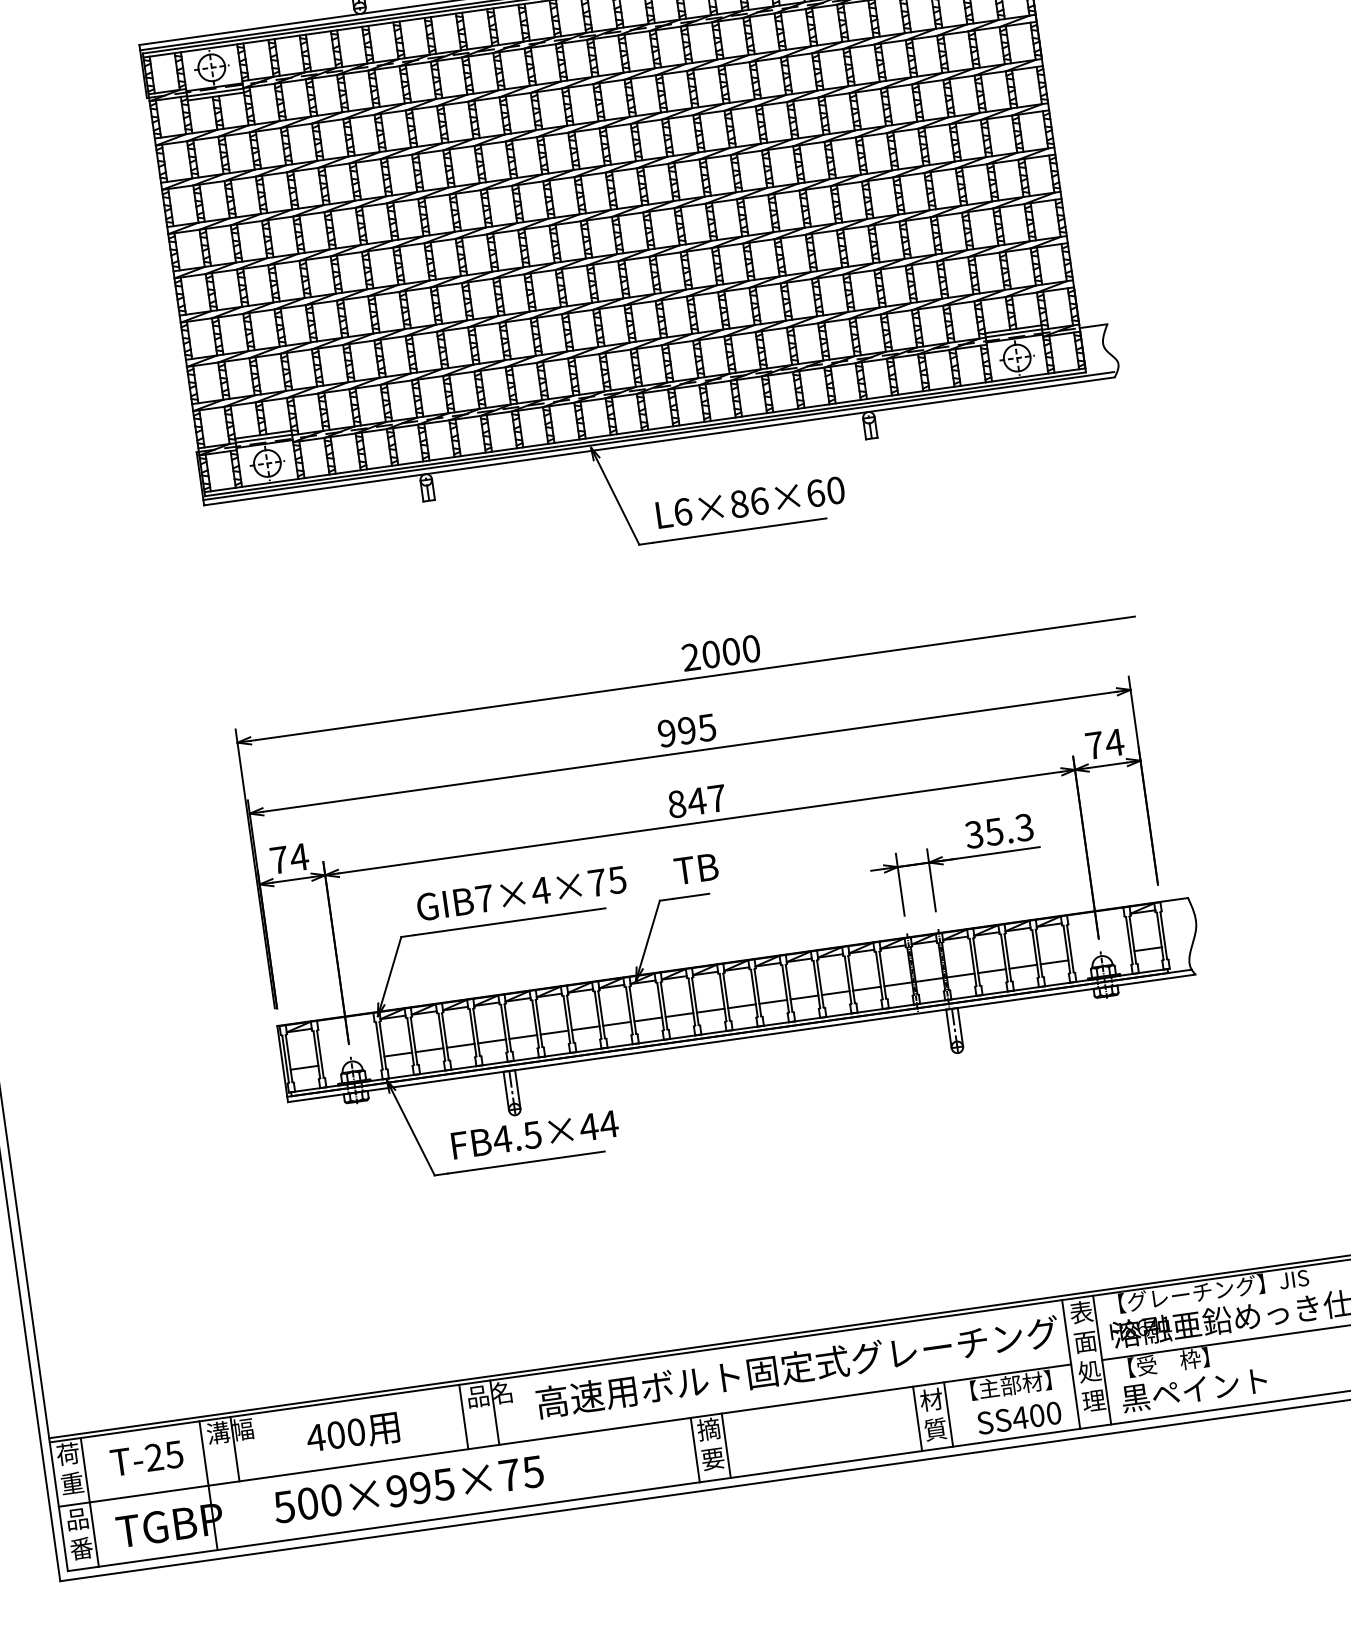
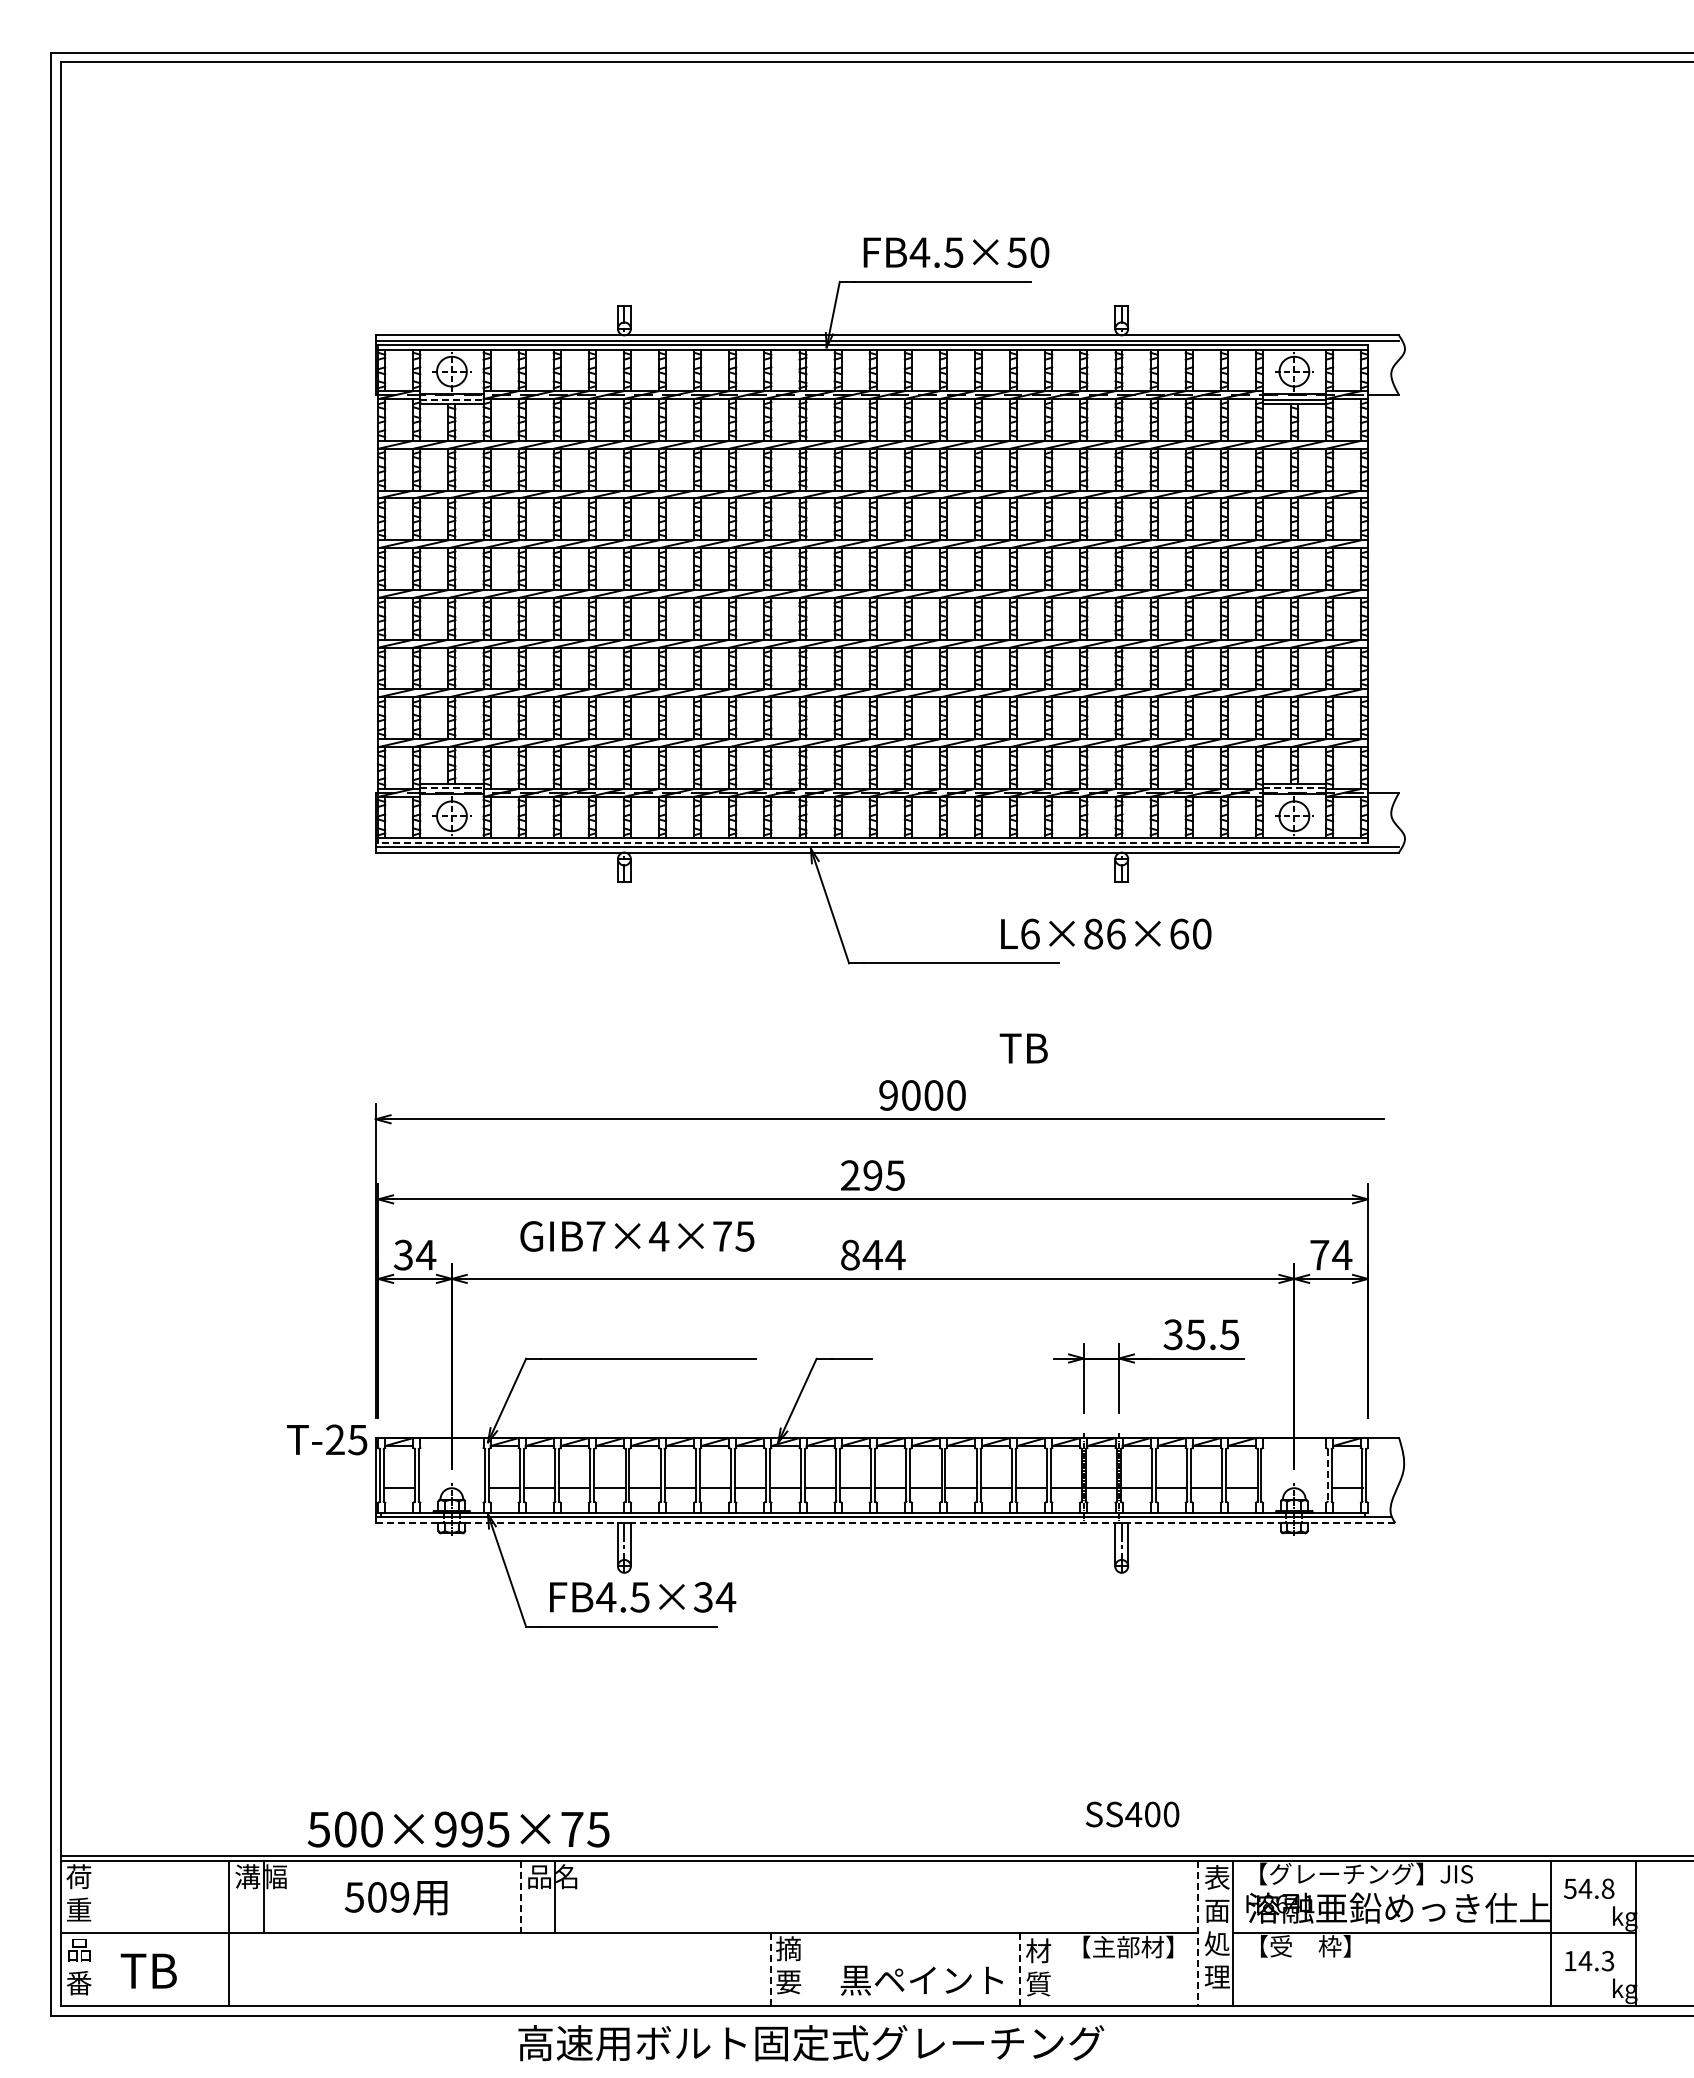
line: (214, 92) -> (451, 399), solid -> dashed
line: (1013, 333) -> (1294, 788), solid -> dashed
line: (645, 434) -> (873, 842), solid -> dashed
line: (263, 438) -> (451, 788), solid -> dashed
text: (750, 501) -> (1106, 933), moved
text: (690, 657) -> (888, 1095), 2000 -> 9000
text: (667, 733) -> (850, 1175), 995 -> 295
text: (717, 798) -> (895, 1255), 847 -> 844
text: (1024, 827) -> (1229, 1334), 35.3 -> 35.5
text: (279, 859) -> (403, 1254), 74 -> 34
text: (696, 869) -> (1023, 1048), moved
text: (521, 893) -> (637, 1236), moved
line: (1129, 940) -> (1327, 1475), solid -> dashed
line: (741, 1038) -> (885, 1523), solid -> dashed
text: (589, 1127) -> (703, 1597), FB4.5×44 -> FB4.5×34
line: (1070, 1364) -> (1197, 1933), solid -> dashed
text: (797, 1367) -> (811, 2043), moved
text: (1194, 1389) -> (921, 1980), moved
line: (948, 1414) -> (1055, 1969), removed
line: (463, 1417) -> (520, 1897), solid -> dashed
text: (1019, 1418) -> (1132, 1814), moved
line: (917, 1419) -> (1020, 1970), solid -> dashed
text: (335, 1435) -> (376, 1897), 400 -> 509
line: (726, 1445) -> (805, 1969), removed
line: (695, 1450) -> (770, 1970), solid -> dashed
text: (147, 1458) -> (327, 1439), moved
text: (408, 1489) -> (458, 1829), moved
line: (89, 1502) -> (95, 1933), removed
text: (182, 1523) -> (194, 1971), TGBP -> TB

